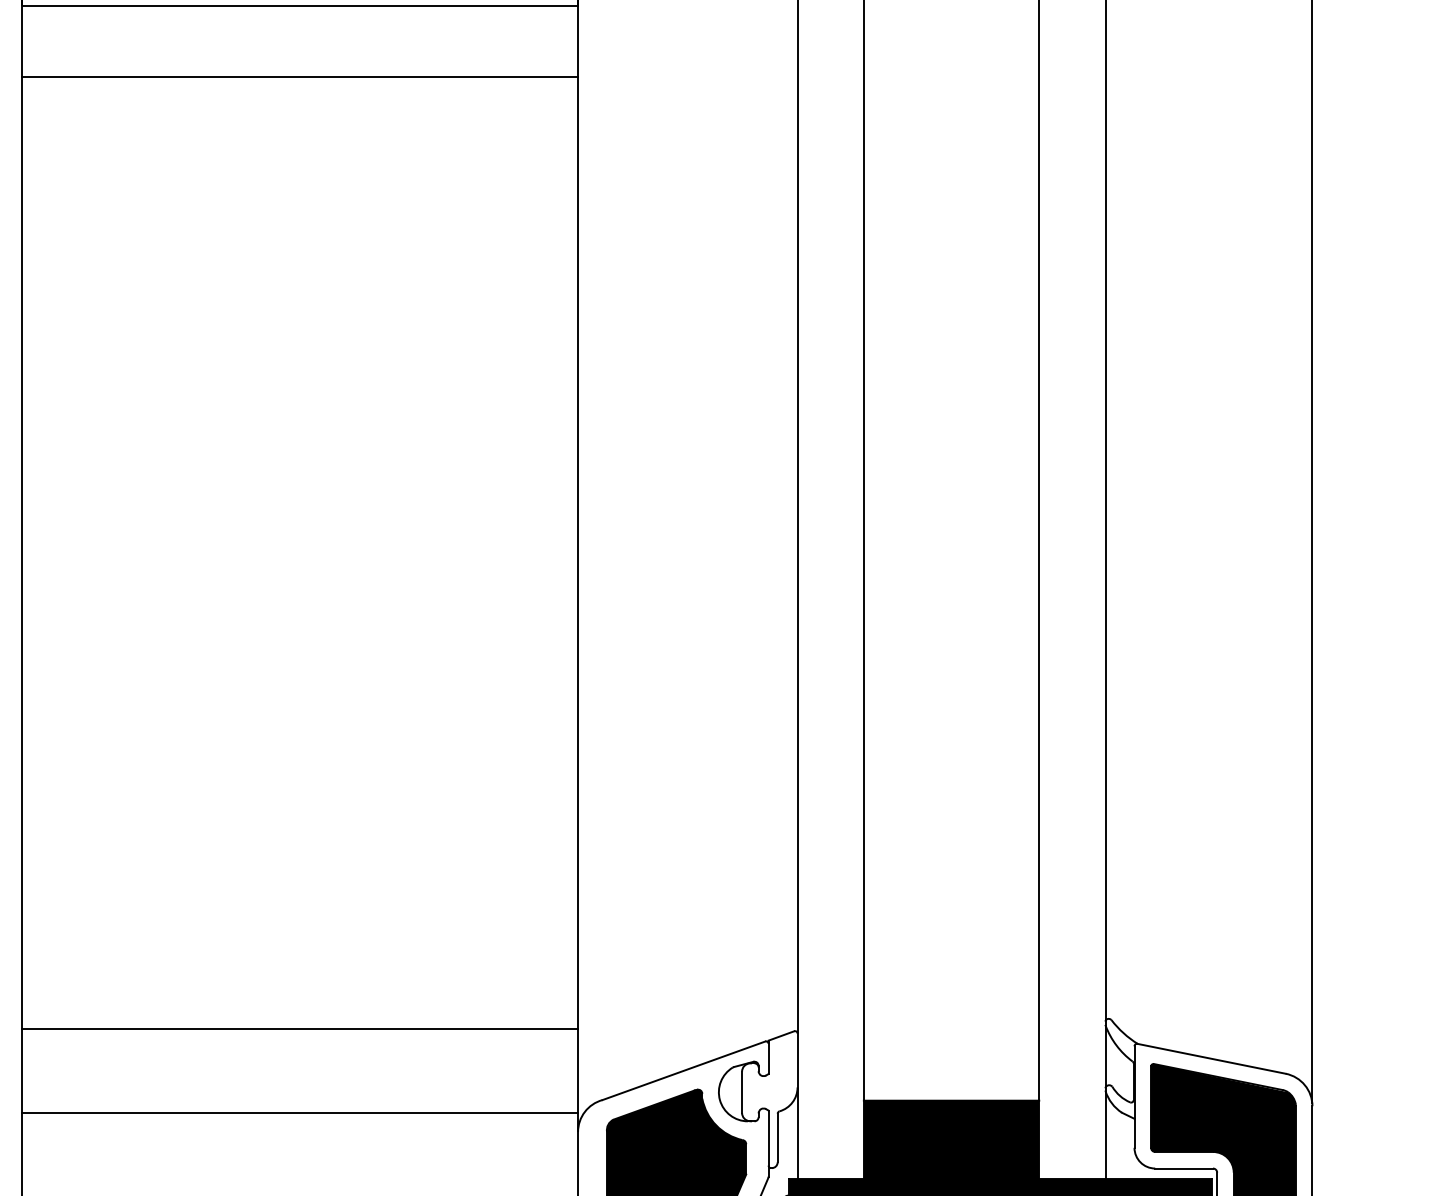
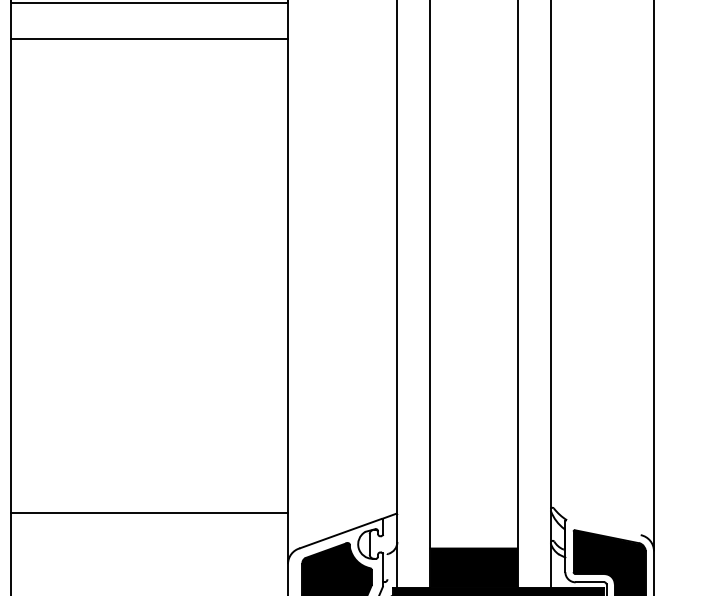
line: (1211, 1058) -> (603, 527), removed
line: (300, 1112) -> (149, 554), removed
line: (777, 1138) -> (387, 567), removed

